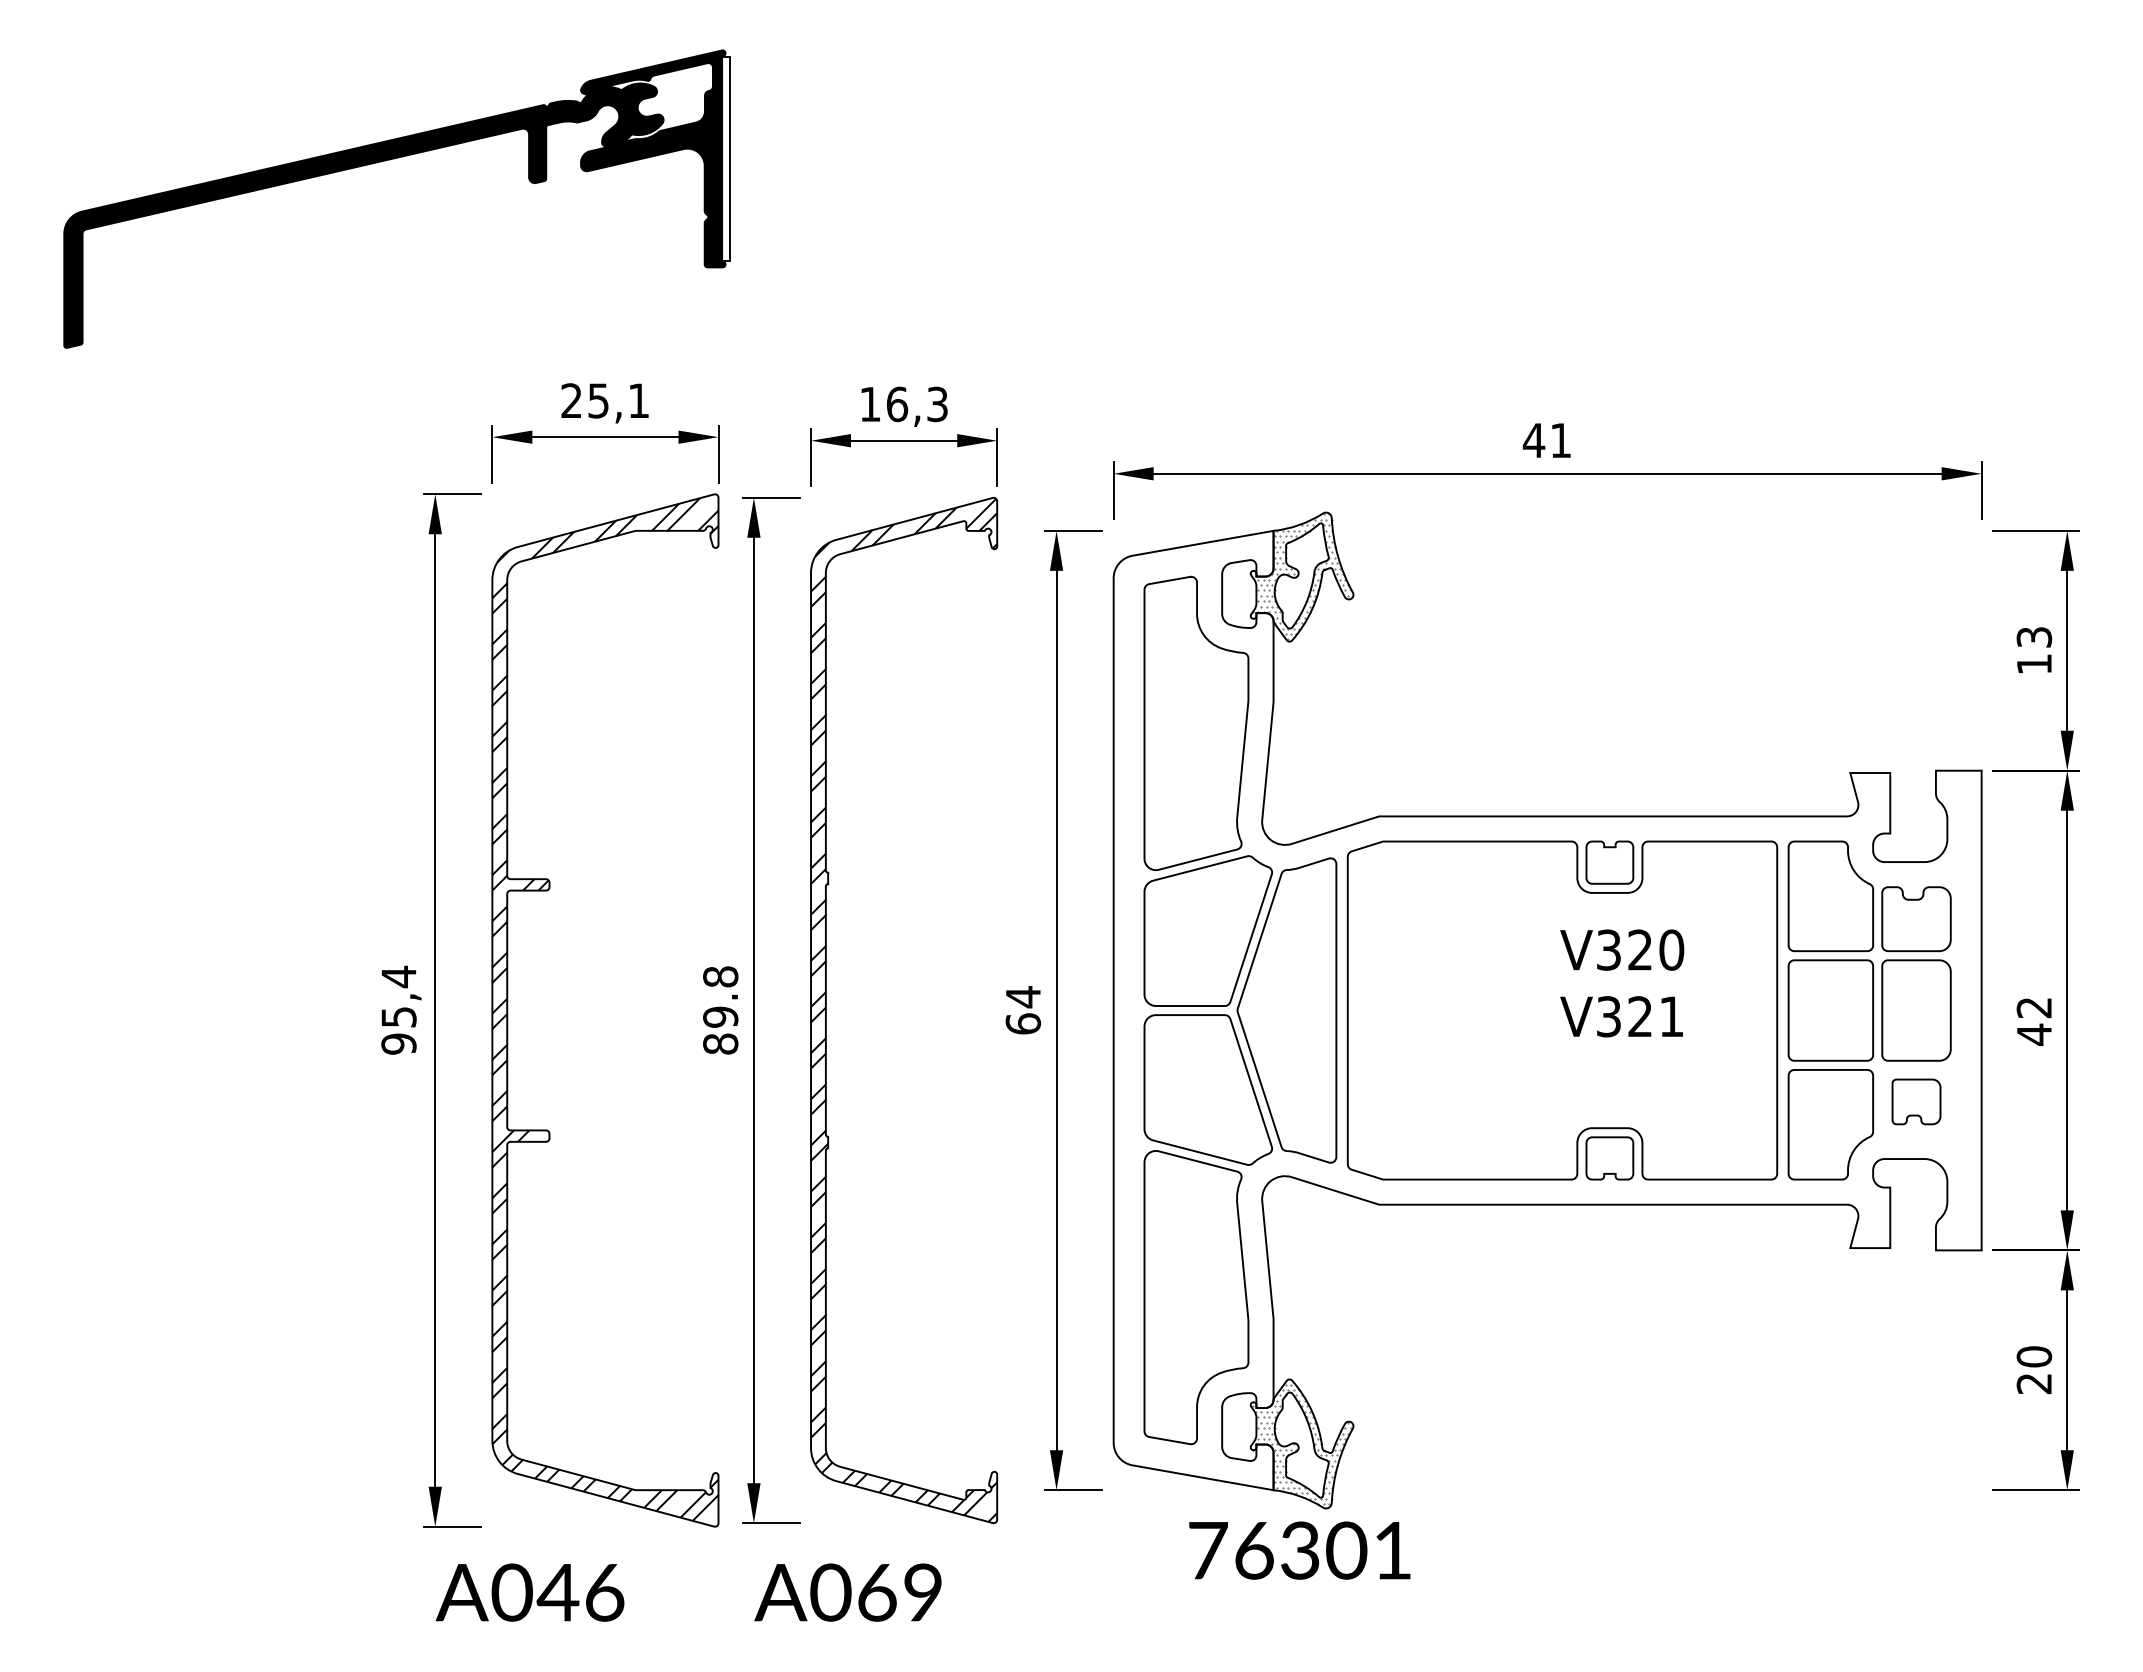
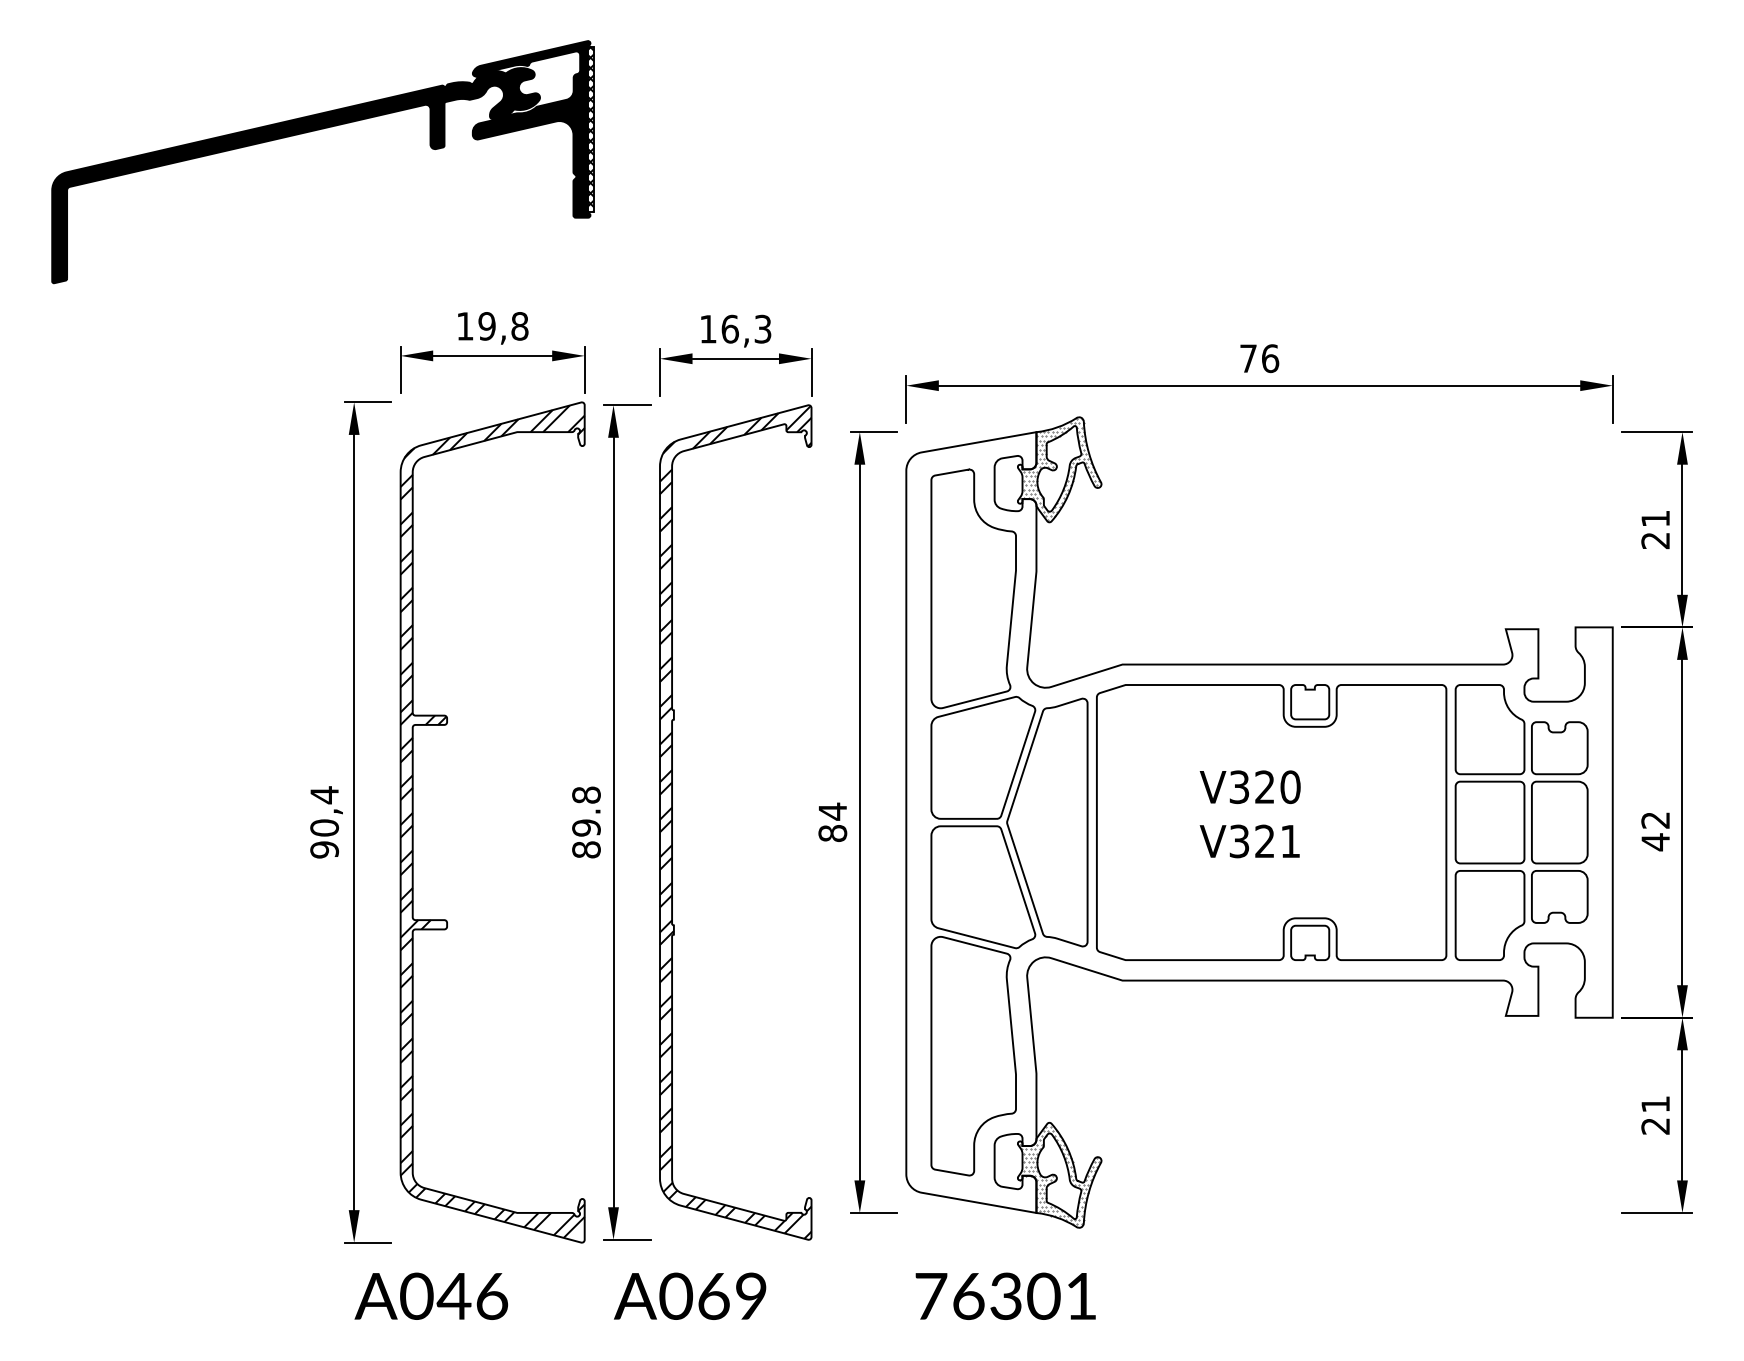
hatch: (726, 158) -> (591, 129), added
text: (605, 400) -> (492, 326), 25,1 -> 19,8
text: (1546, 440) -> (1258, 358), 41 -> 76
text: (2034, 650) -> (1655, 529), 13 -> 21
text: (1622, 983) -> (1250, 814), moved
text: (398, 1016) -> (324, 827), 95,4 -> 90,4
text: (1022, 1023) -> (832, 833), 64 -> 84
part: (1916, 1101) -> (1559, 896), size x1.43
text: (2034, 1356) -> (1655, 1104), 20 -> 21
text: (1299, 1550) -> (1005, 1296), moved

